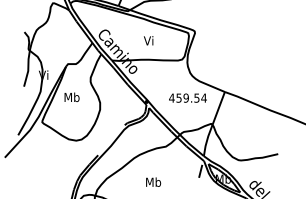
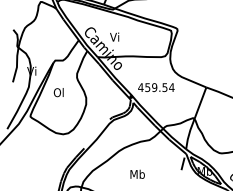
text: (148, 40) -> (114, 36), moved
text: (71, 97) -> (58, 92), Mb -> Ol
text: (187, 97) -> (155, 86), moved

